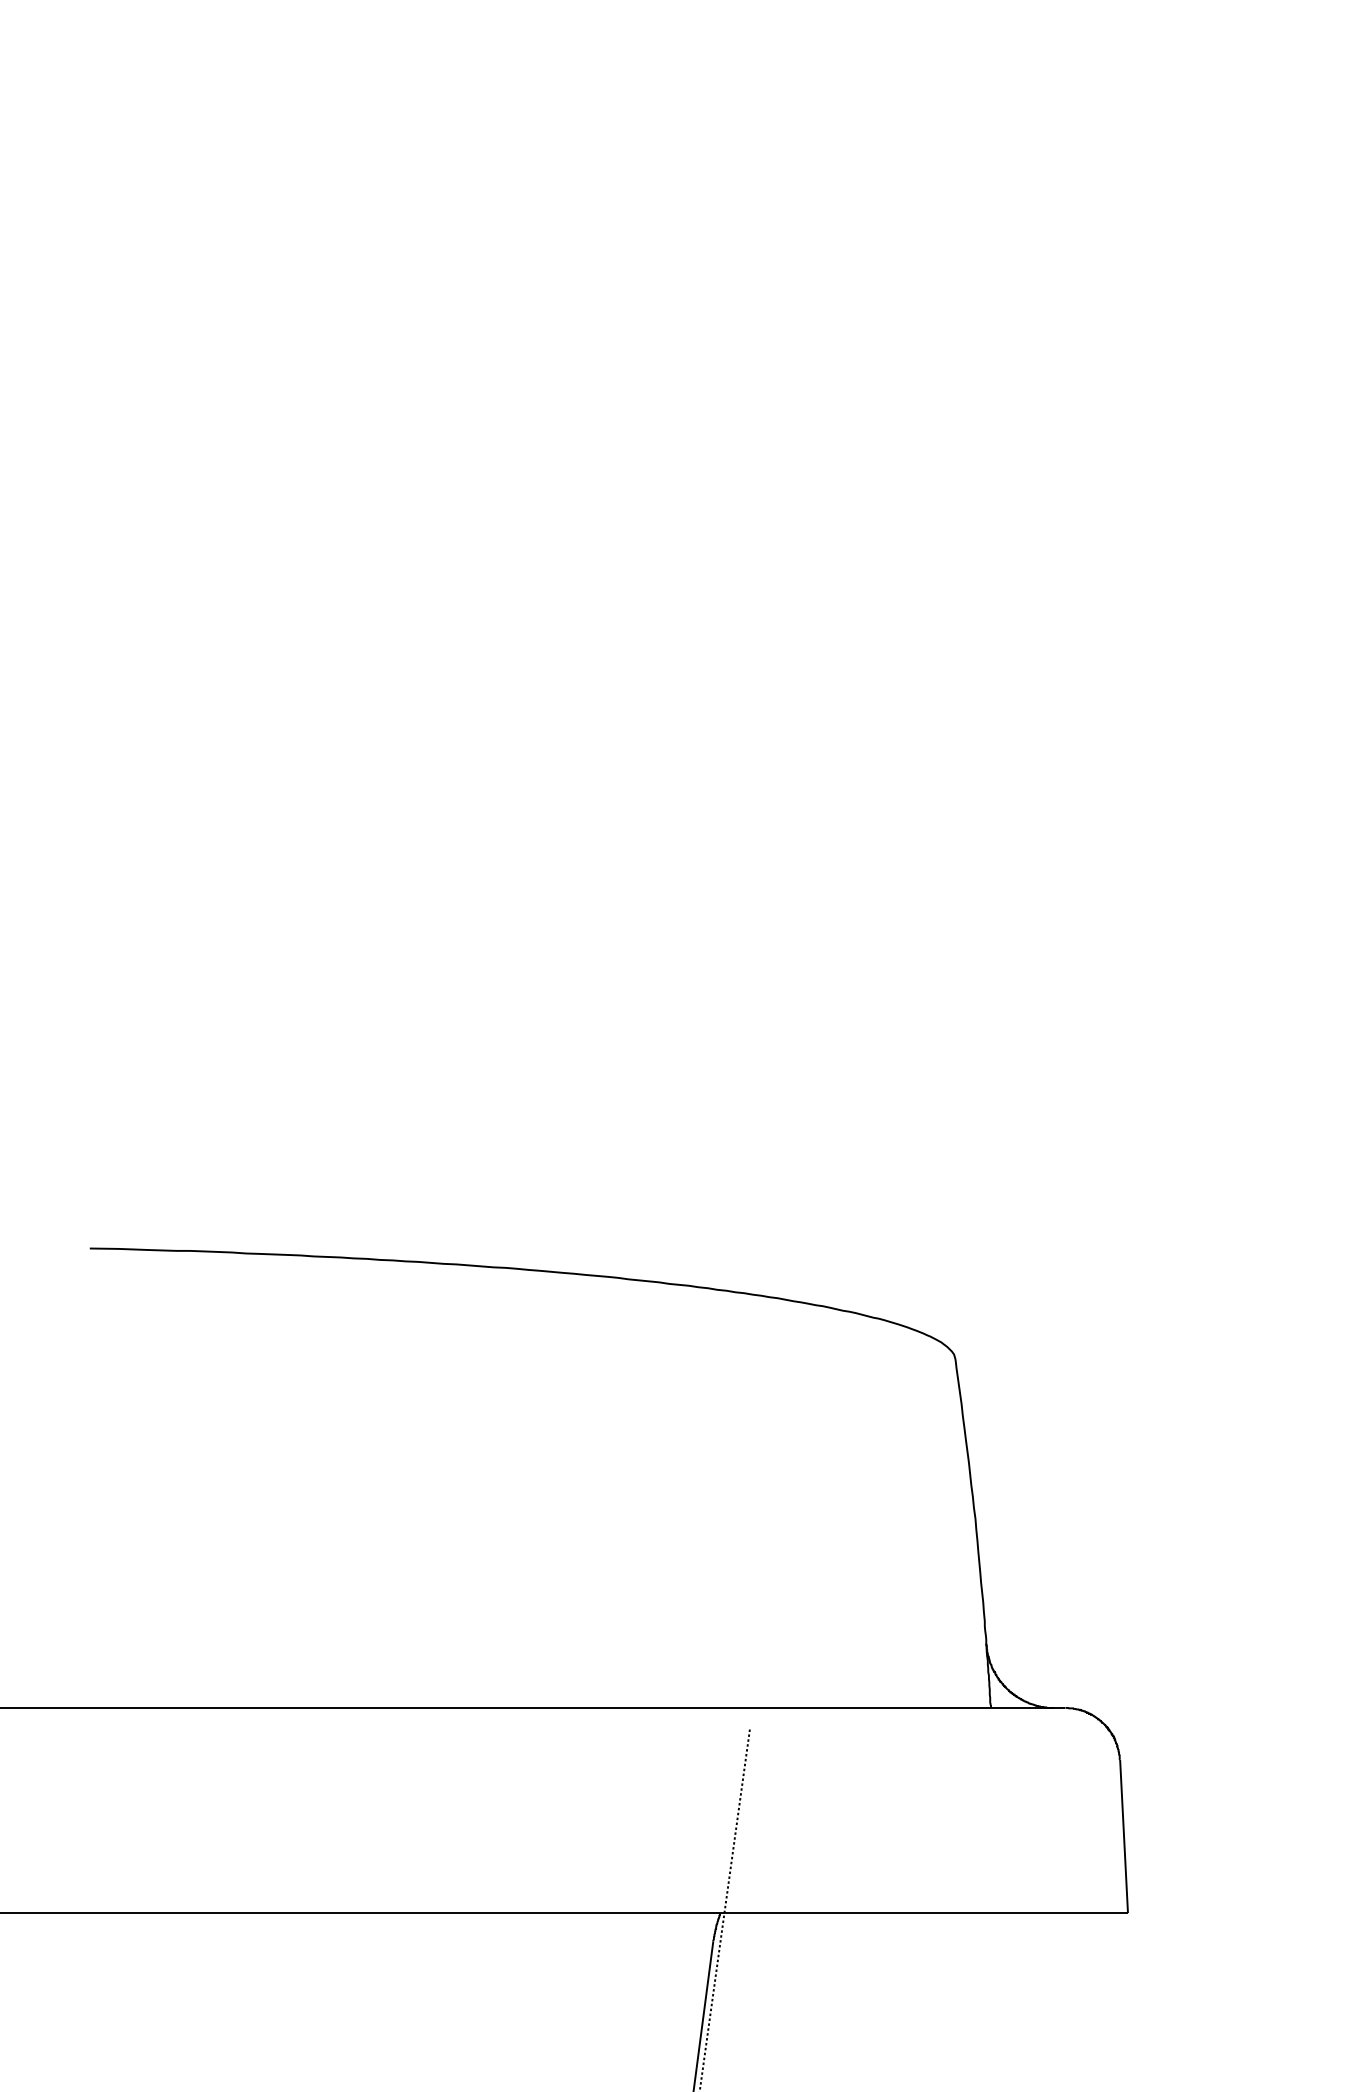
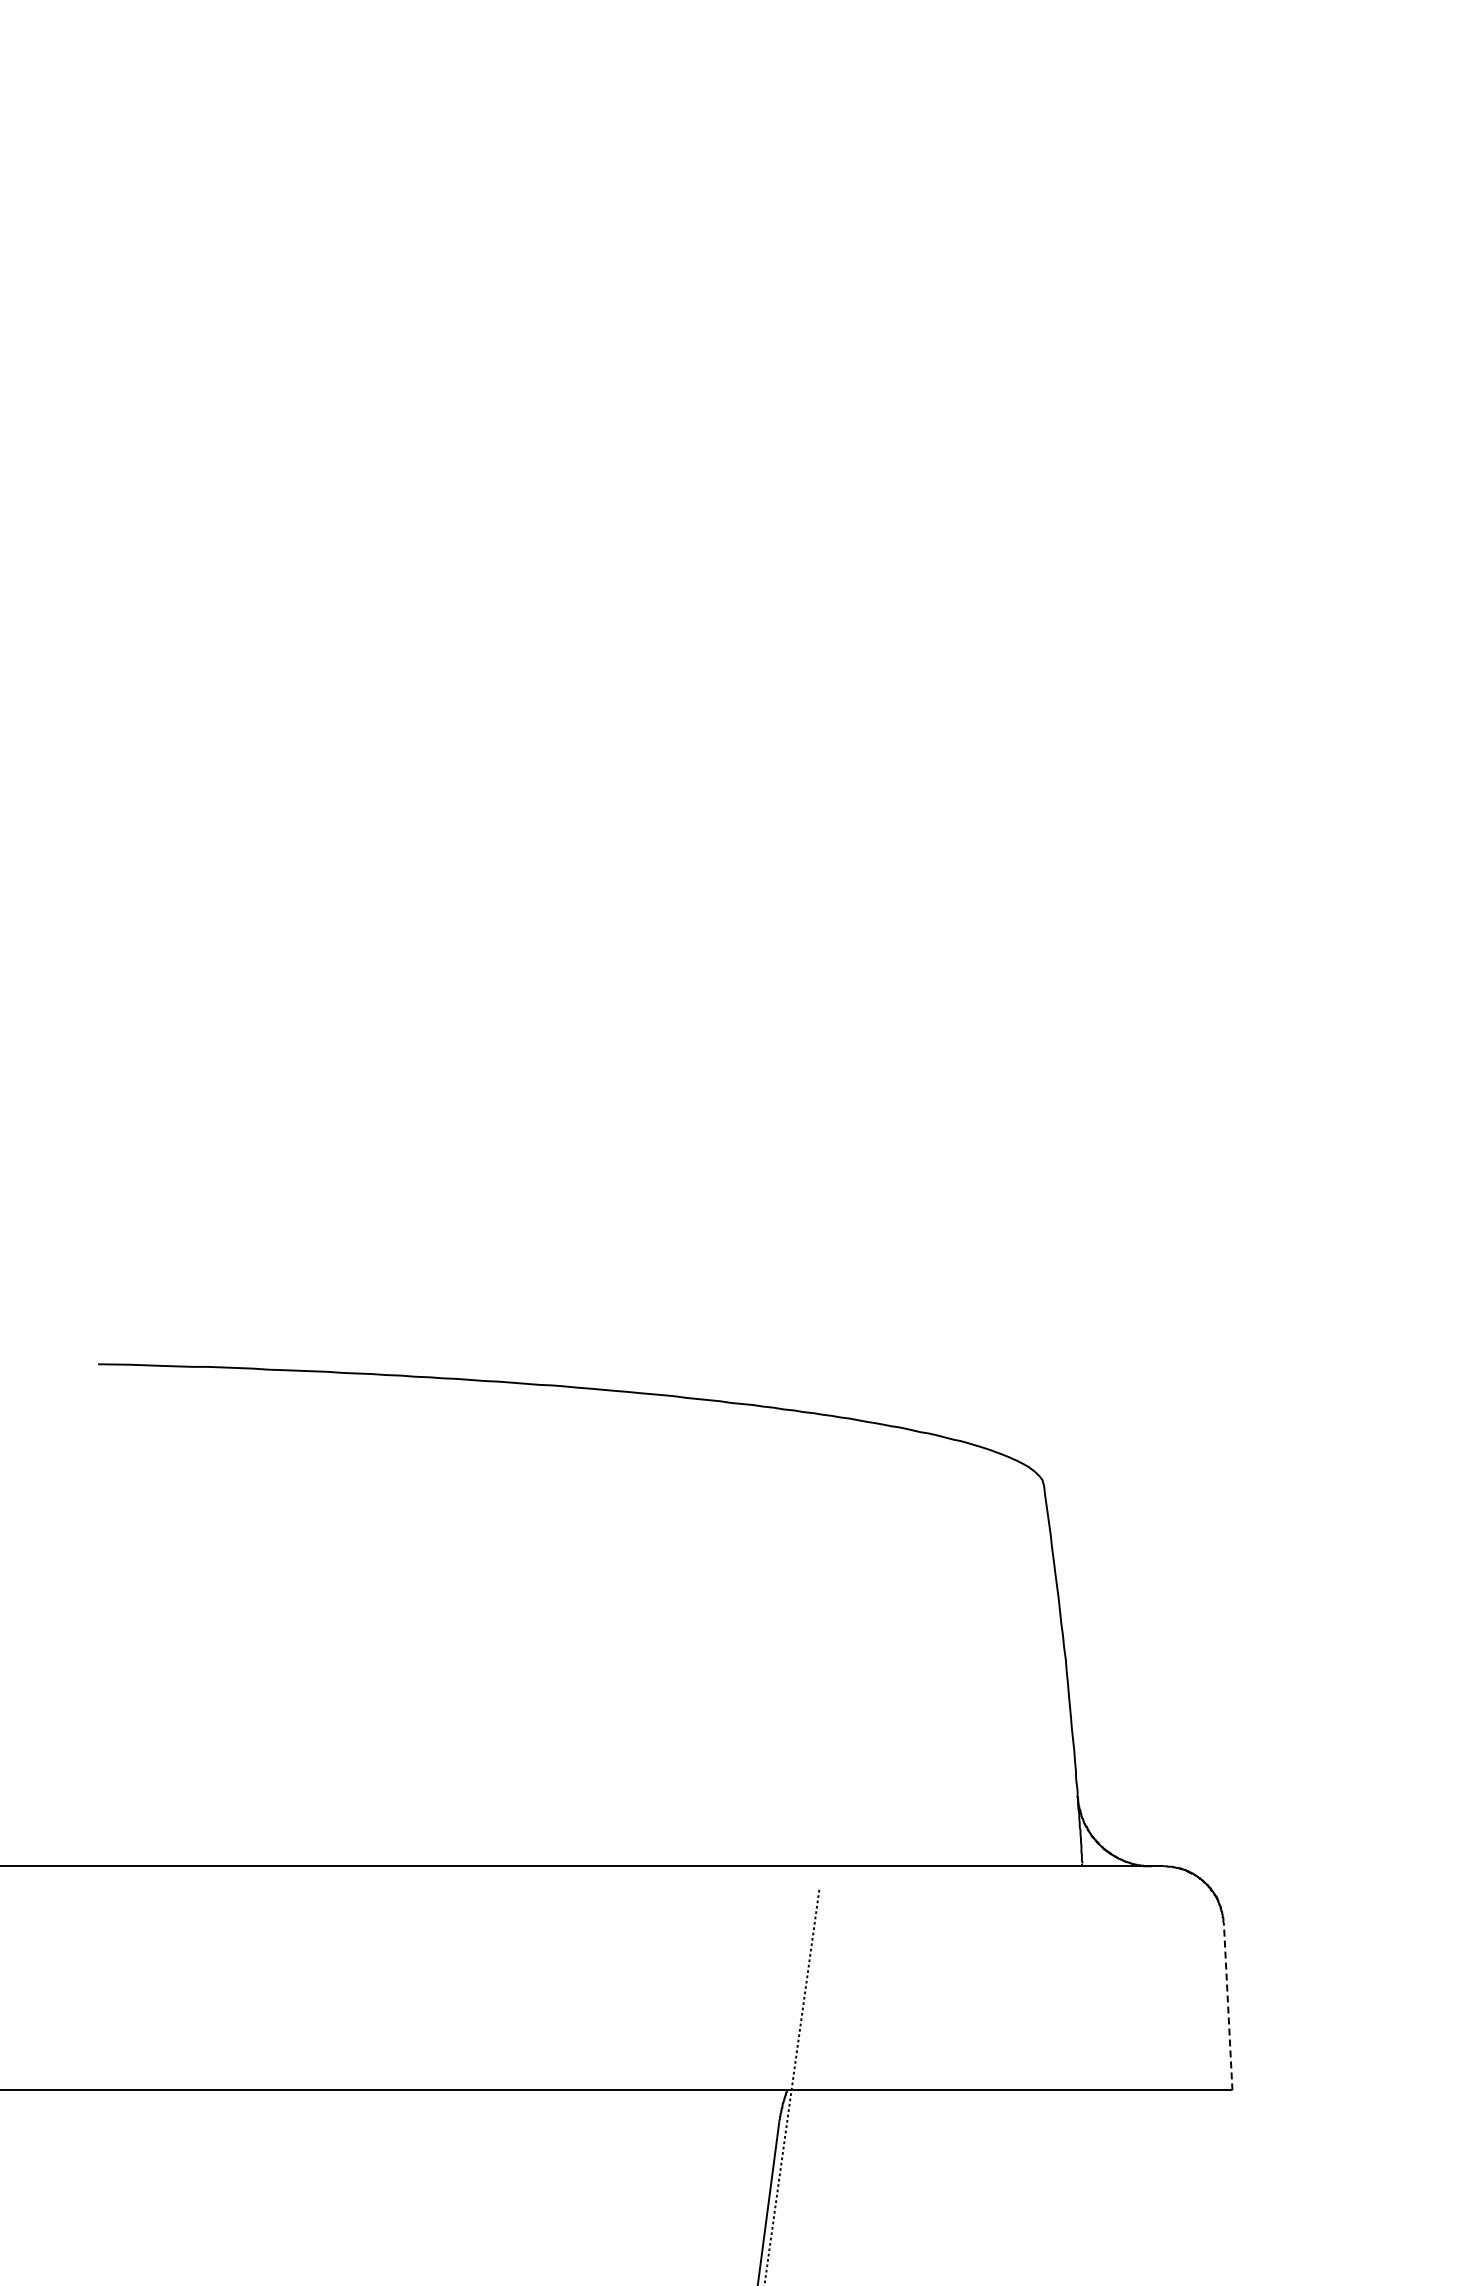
line: (1124, 1836) -> (1228, 2006), solid -> dashed

